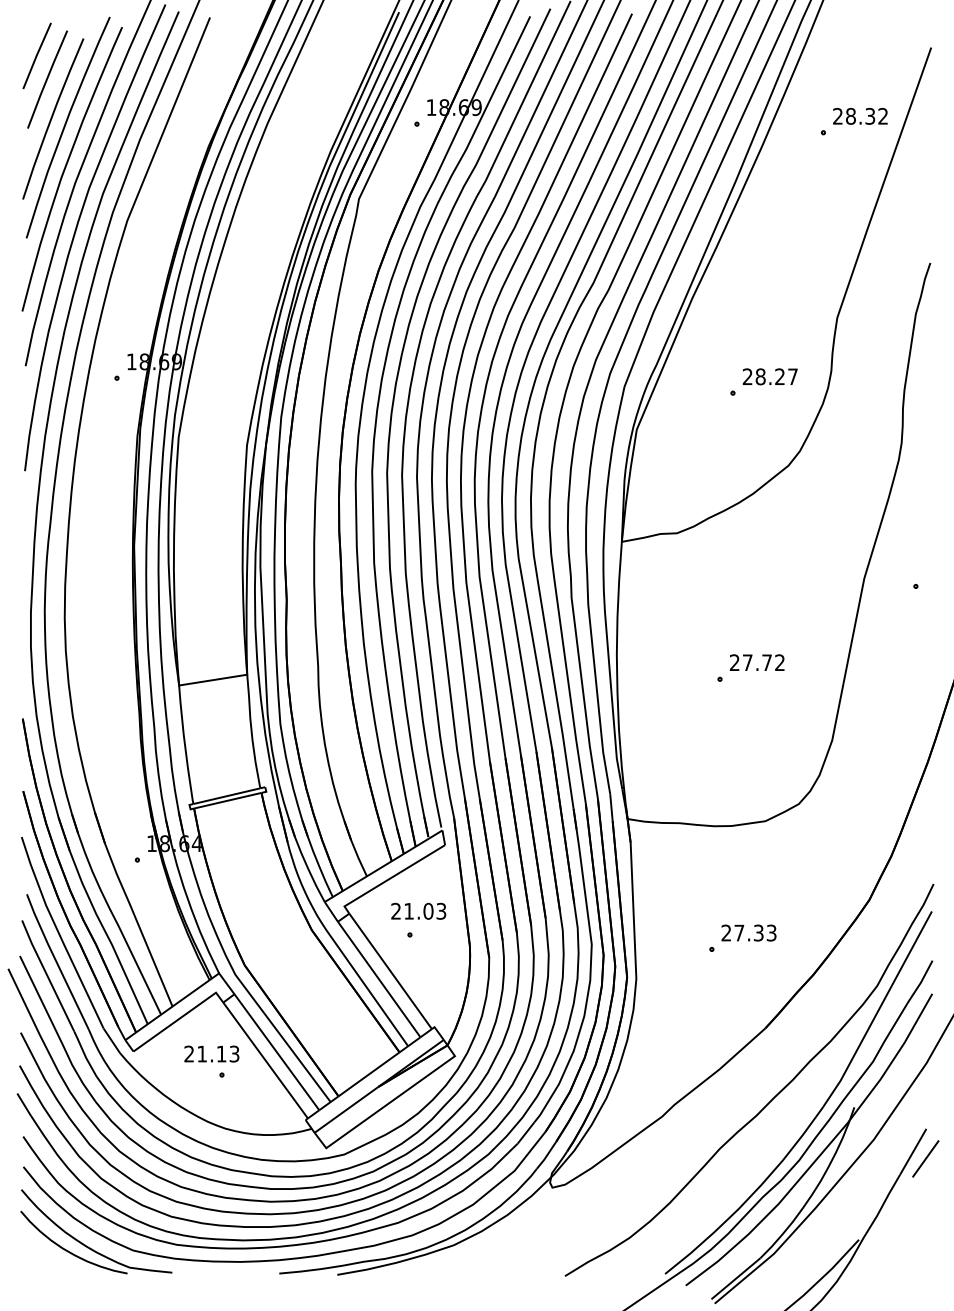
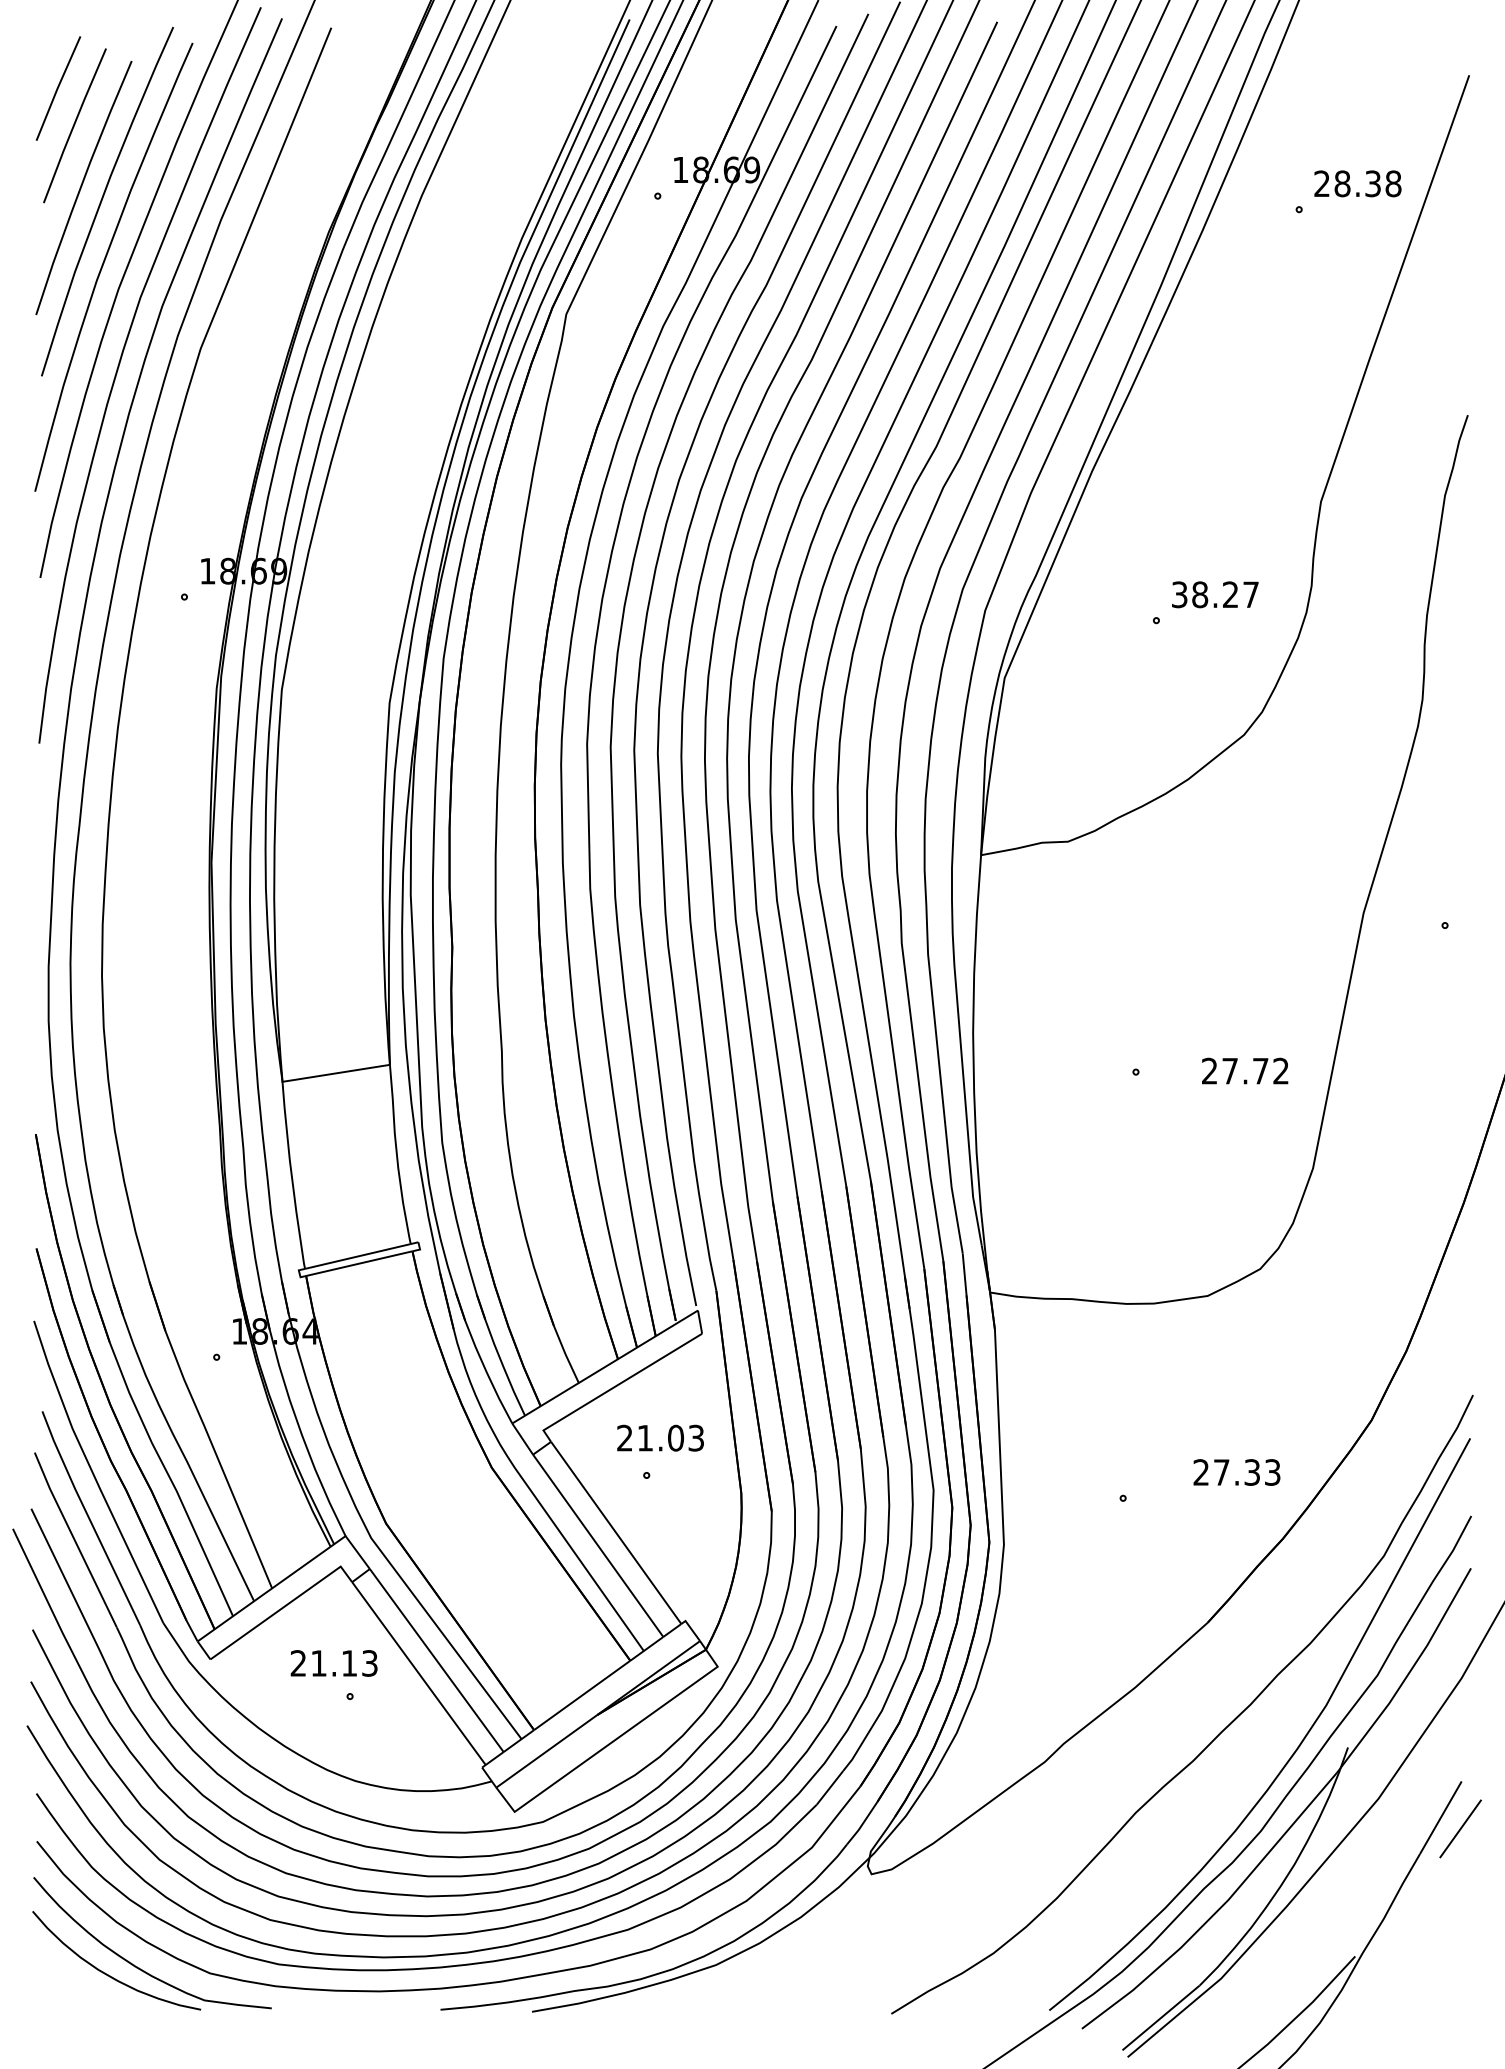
text: (883, 116) -> (1393, 184), 28.32 -> 28.38
text: (747, 376) -> (1179, 594), 28.27 -> 38.27
text: (756, 662) -> (1244, 1070), moved
text: (748, 932) -> (1236, 1471), moved

